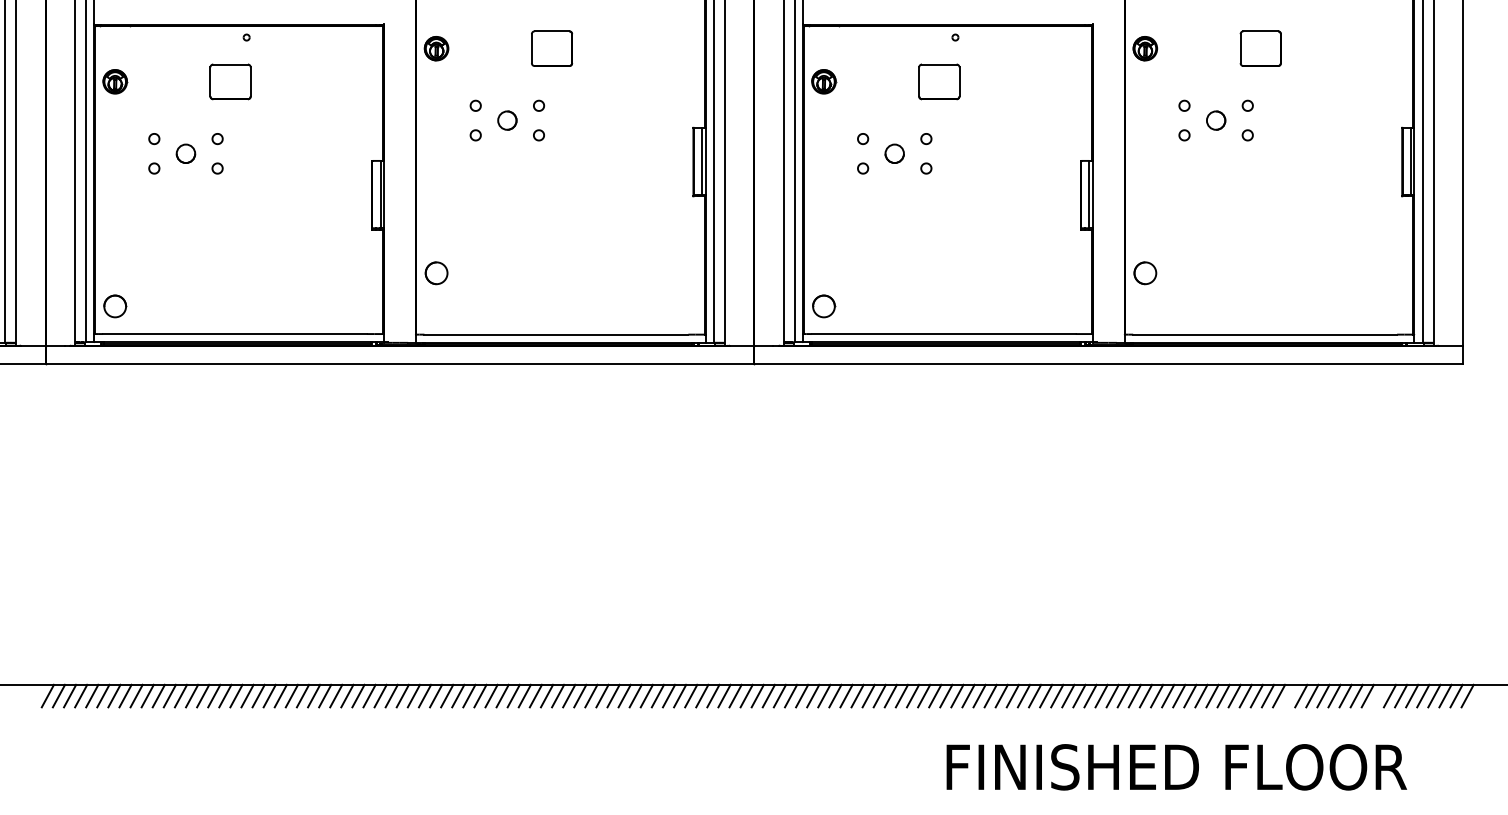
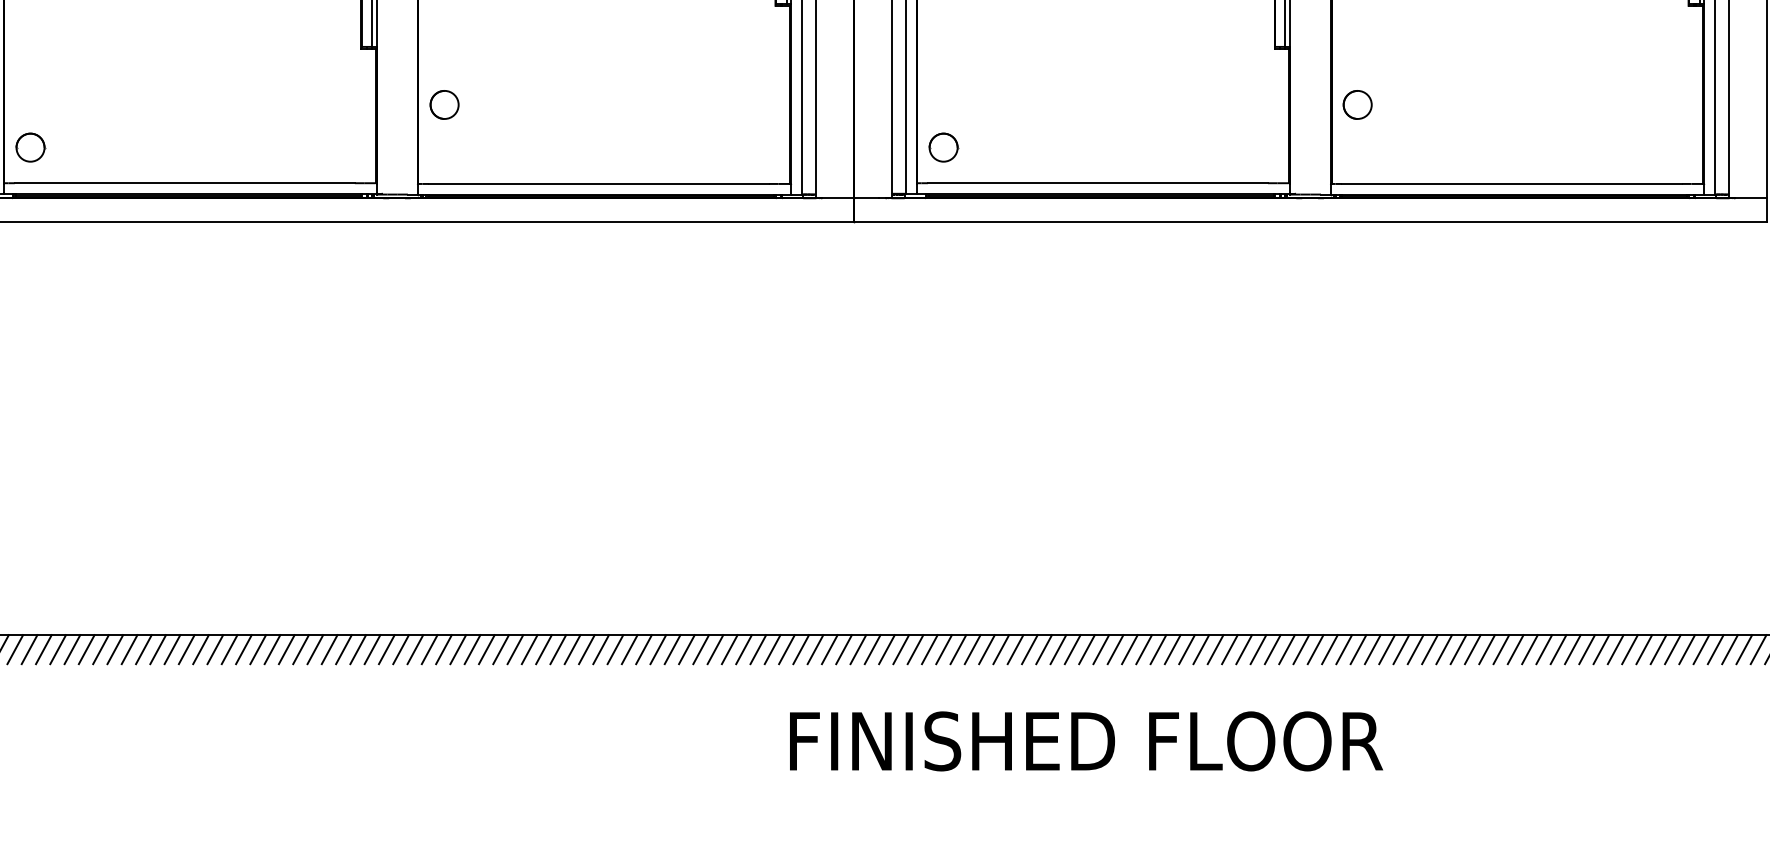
line: (1290, 695) -> (1544, 648), added
line: (1378, 695) -> (1658, 648), added
text: (1176, 767) -> (1086, 741), moved

